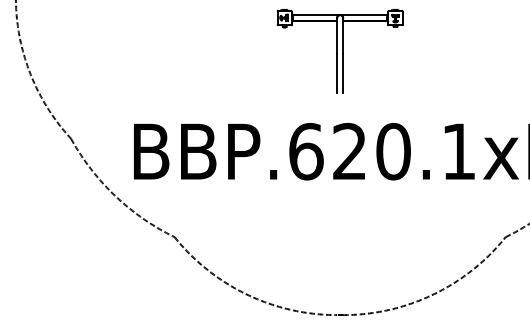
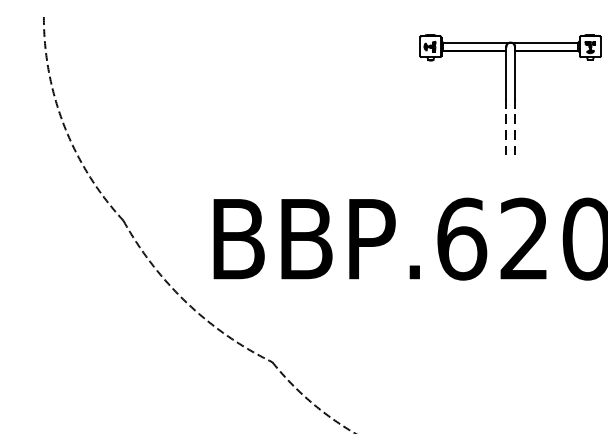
line: (337, 73) -> (506, 126), solid -> dashed
line: (343, 73) -> (515, 126), solid -> dashed

